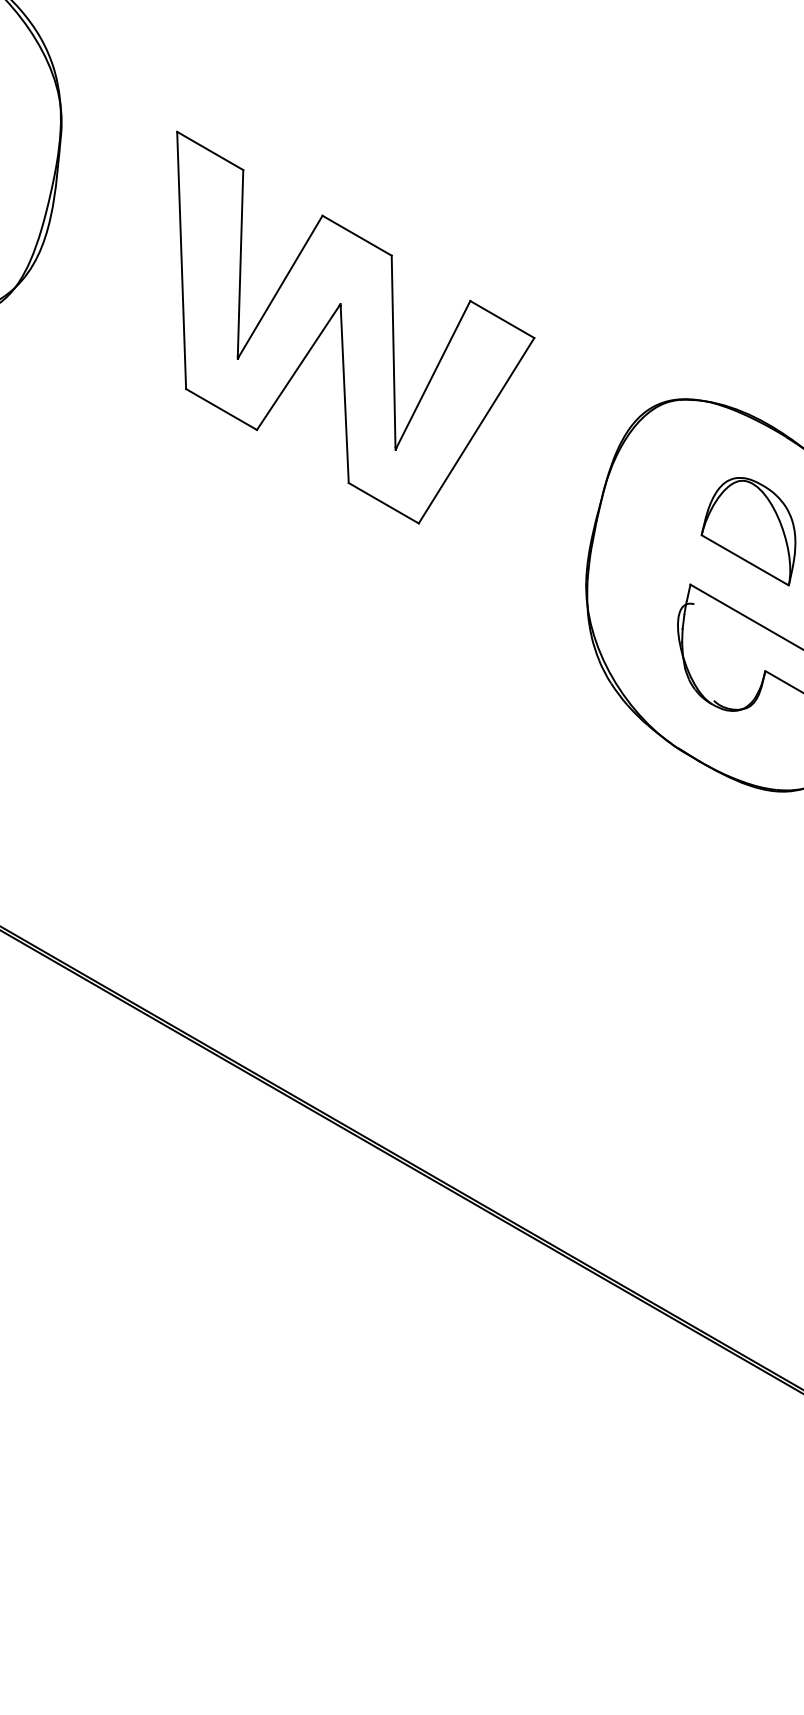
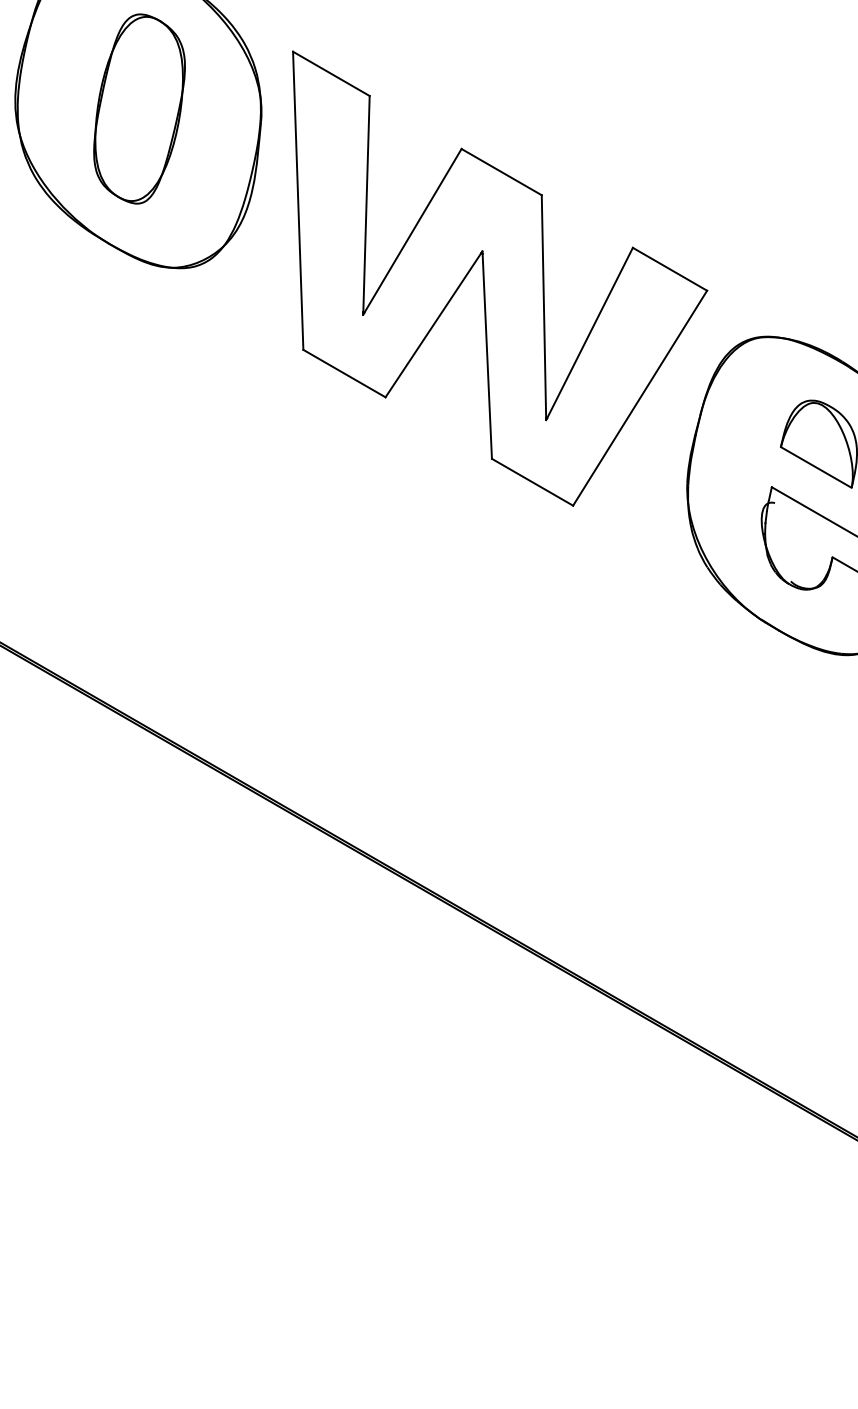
part: (356, 327) -> (500, 278), size x1.43

